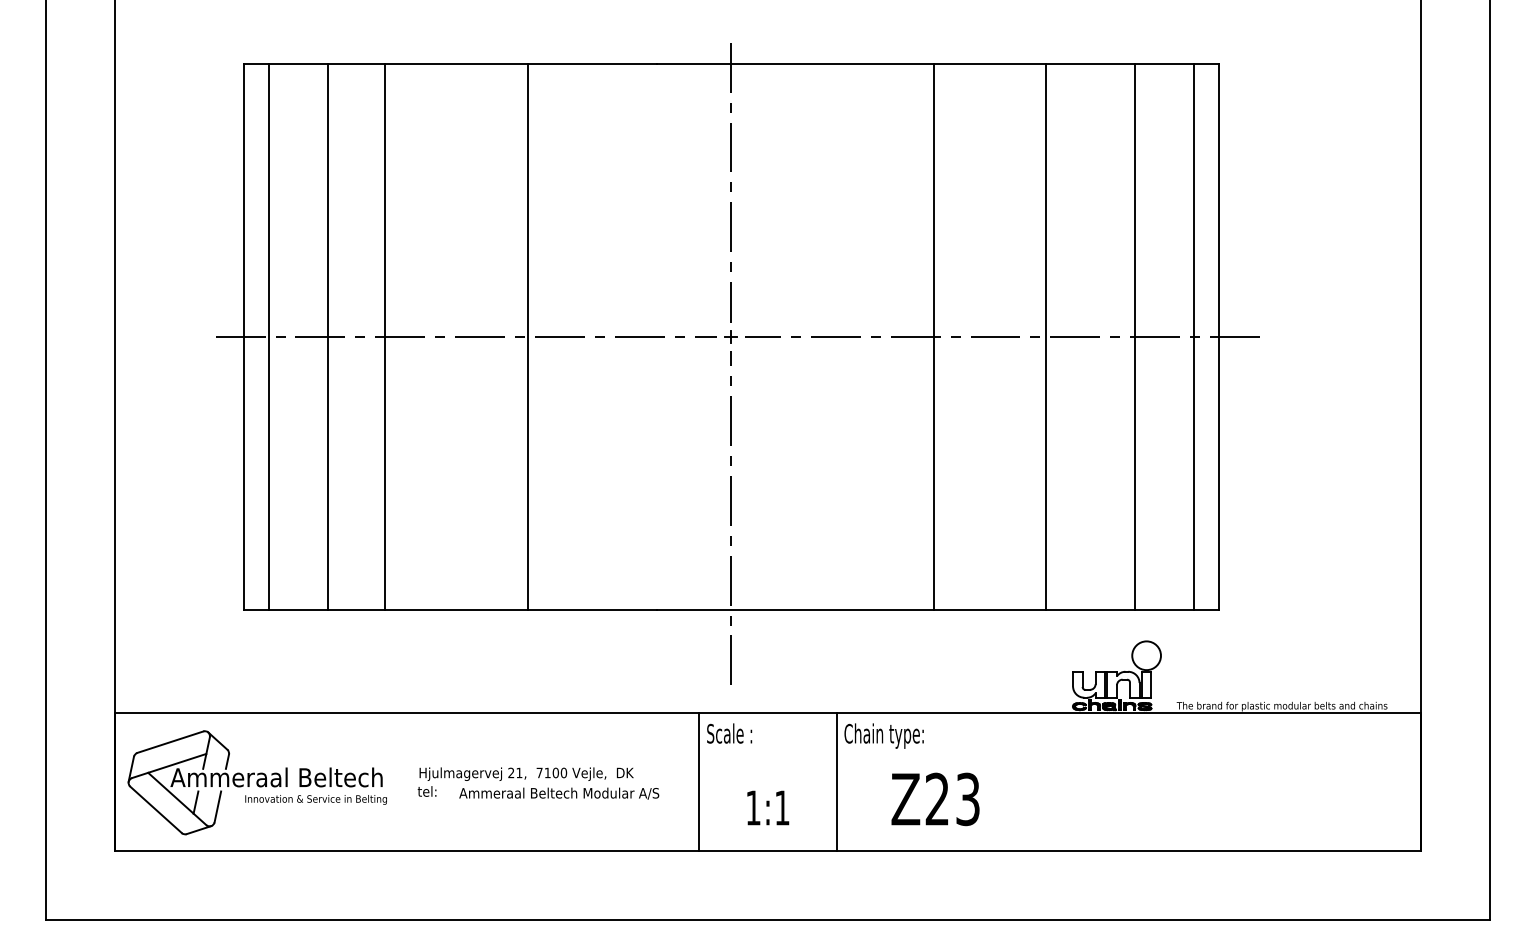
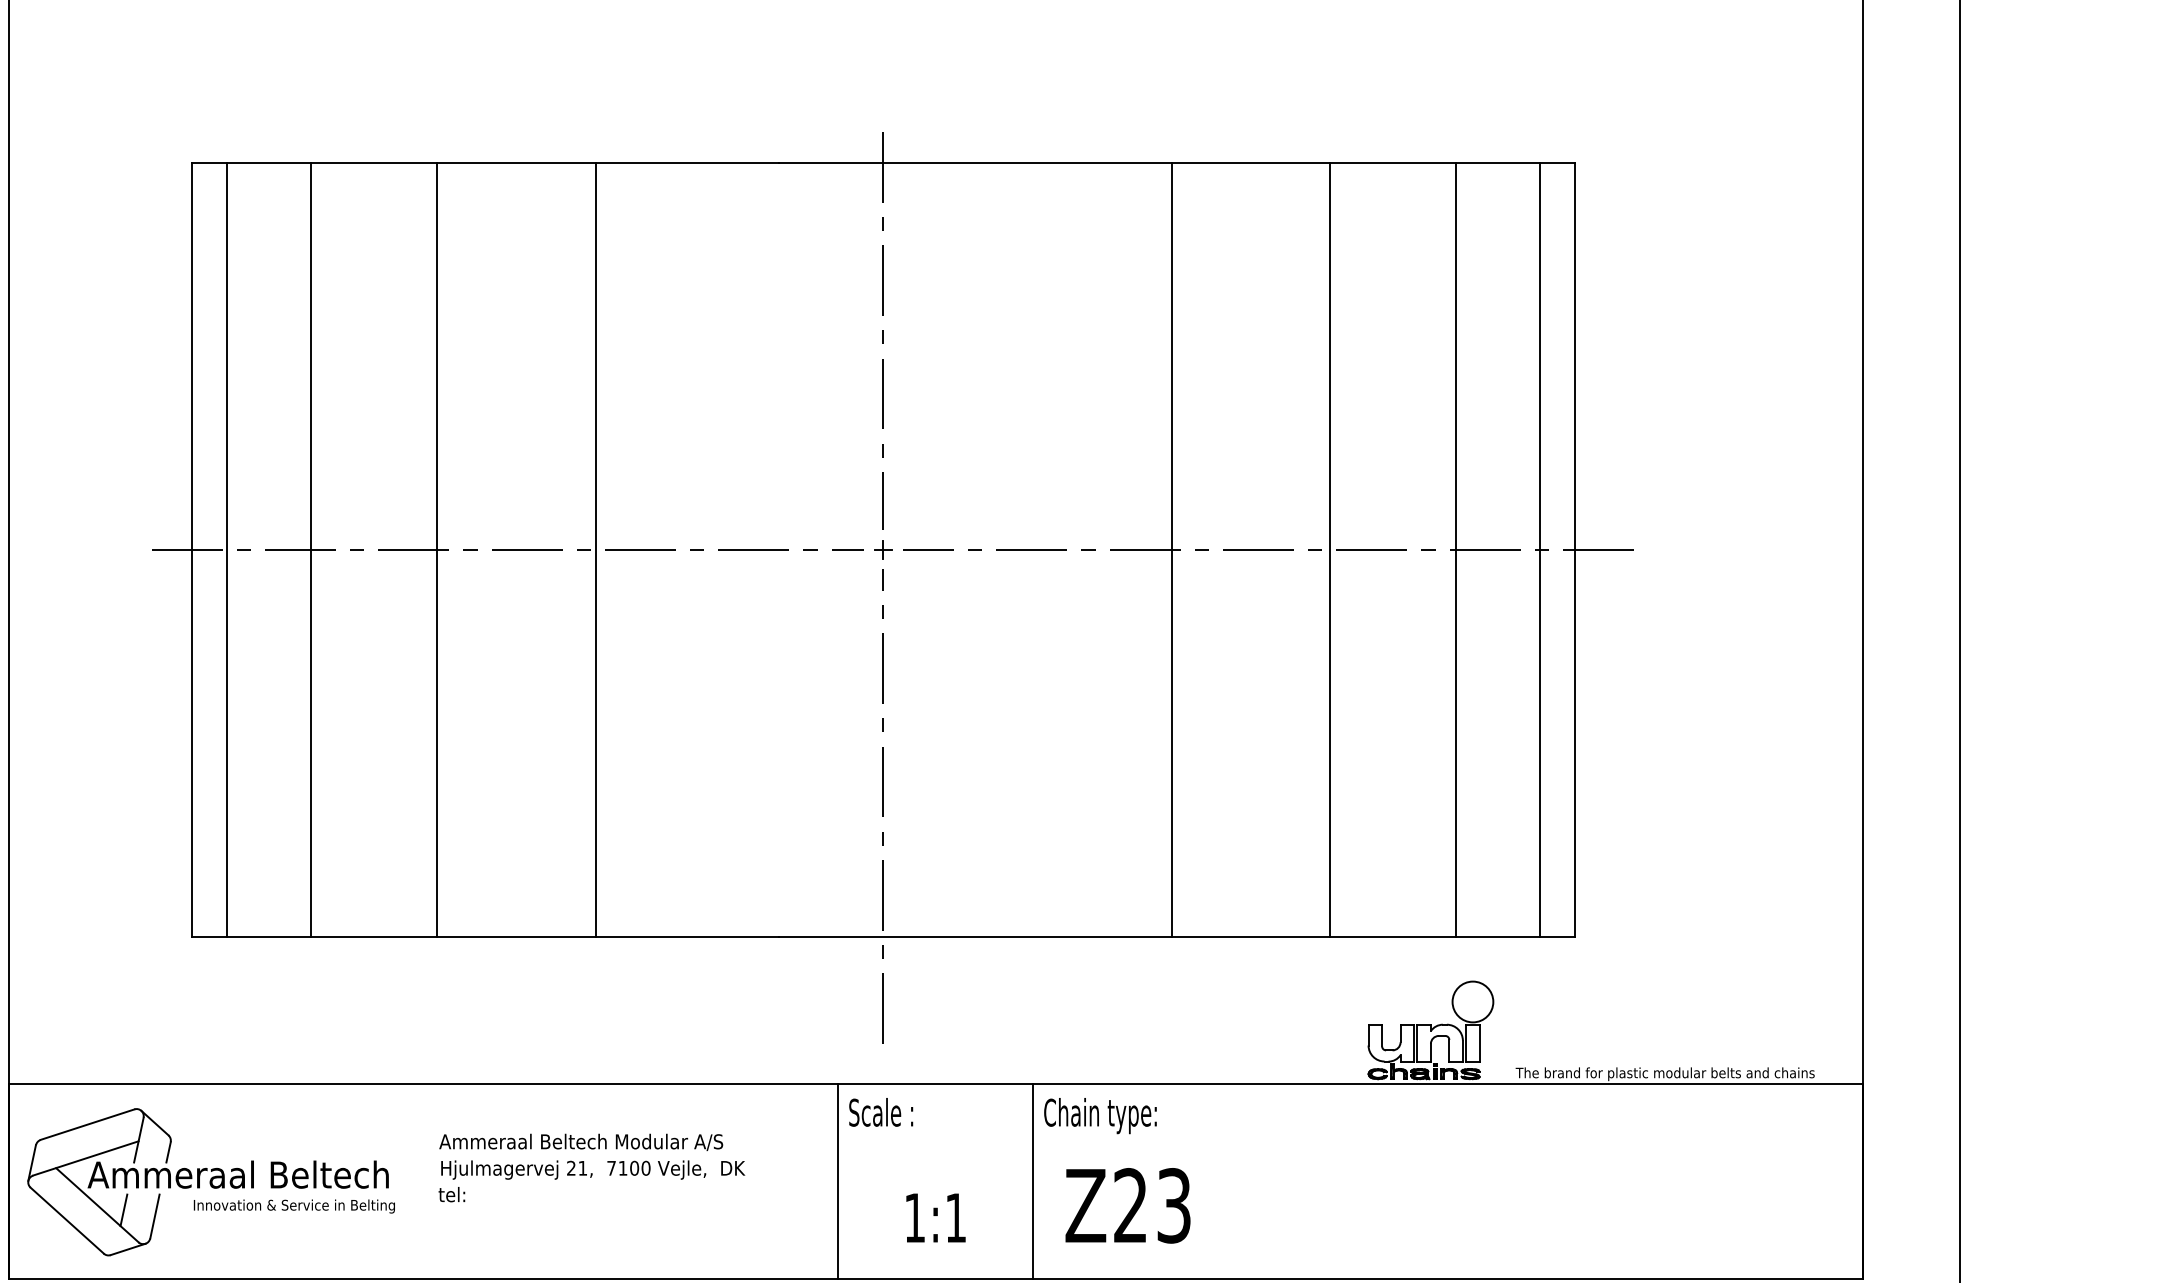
line: (385, 337) -> (436, 550), moved
text: (559, 793) -> (581, 1142), moved
text: (935, 799) -> (1127, 1205), moved

